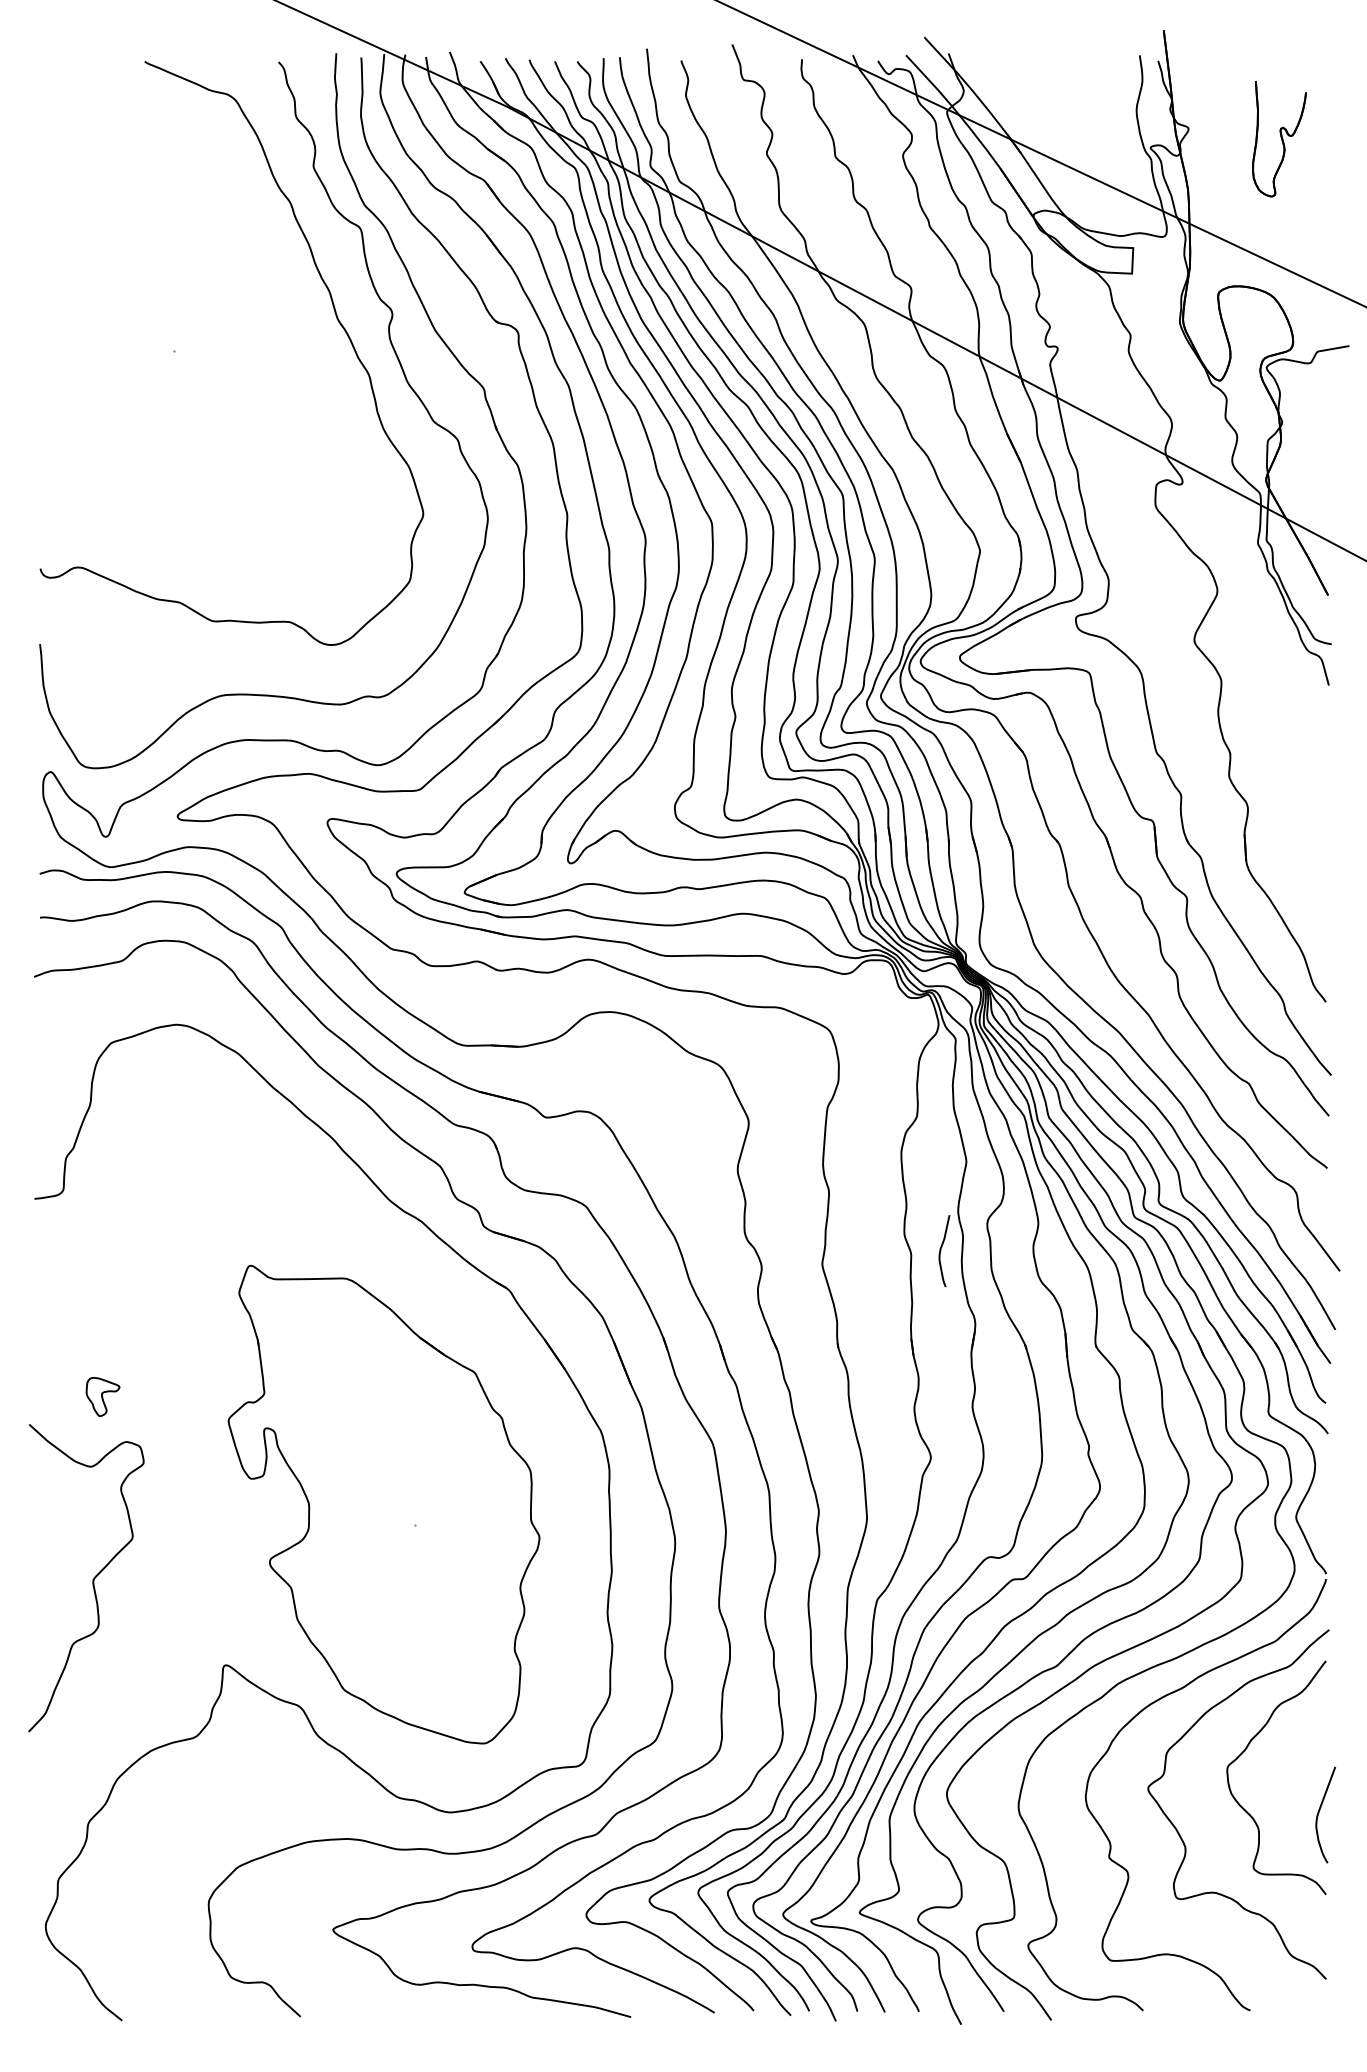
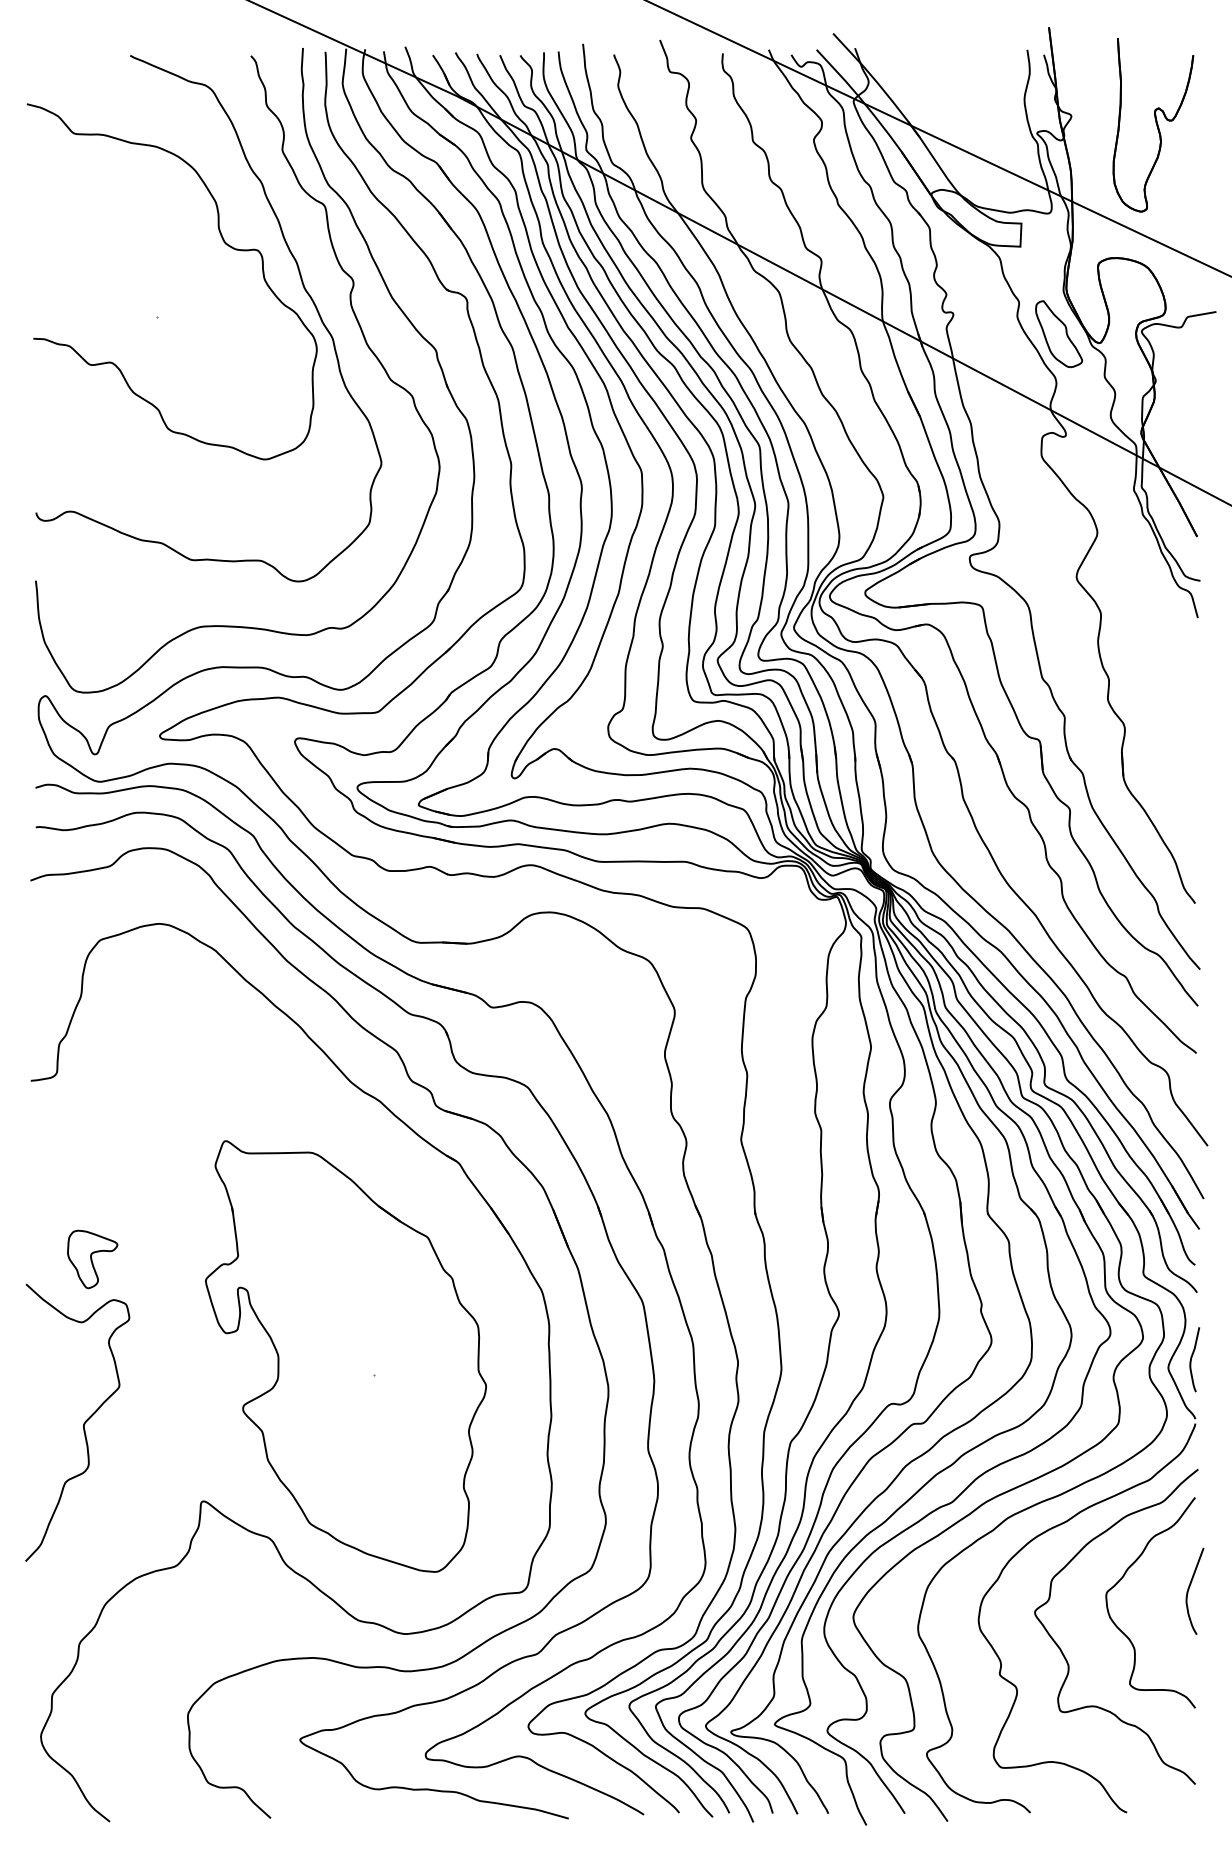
part: (1279, 138) -> (1153, 124), size x1.67
curve: (249, 270) -> (224, 243), added
part: (1174, 370) -> (1058, 333), added
curve: (941, 1251) -> (1192, 1360), moved
part: (102, 1396) -> (92, 1259), size x1.67
curve: (1319, 1813) -> (1189, 1589), moved

